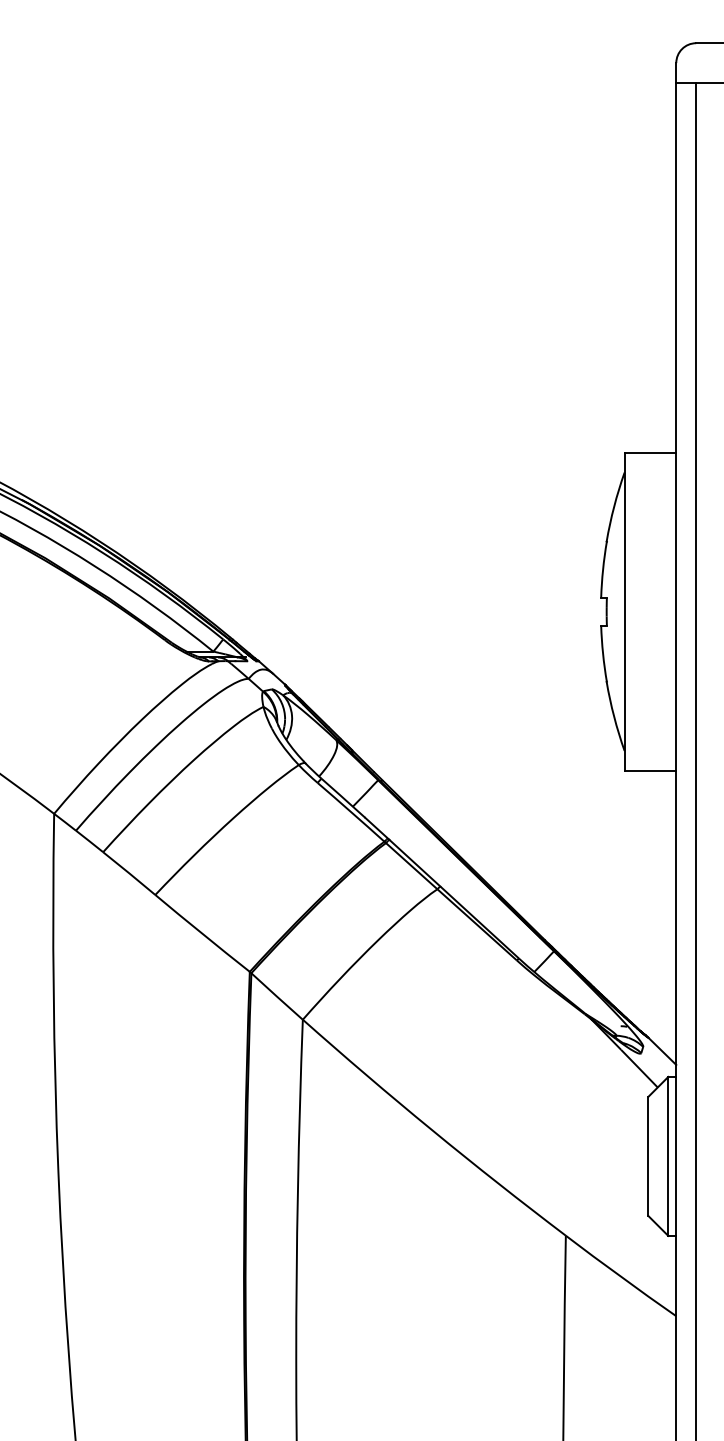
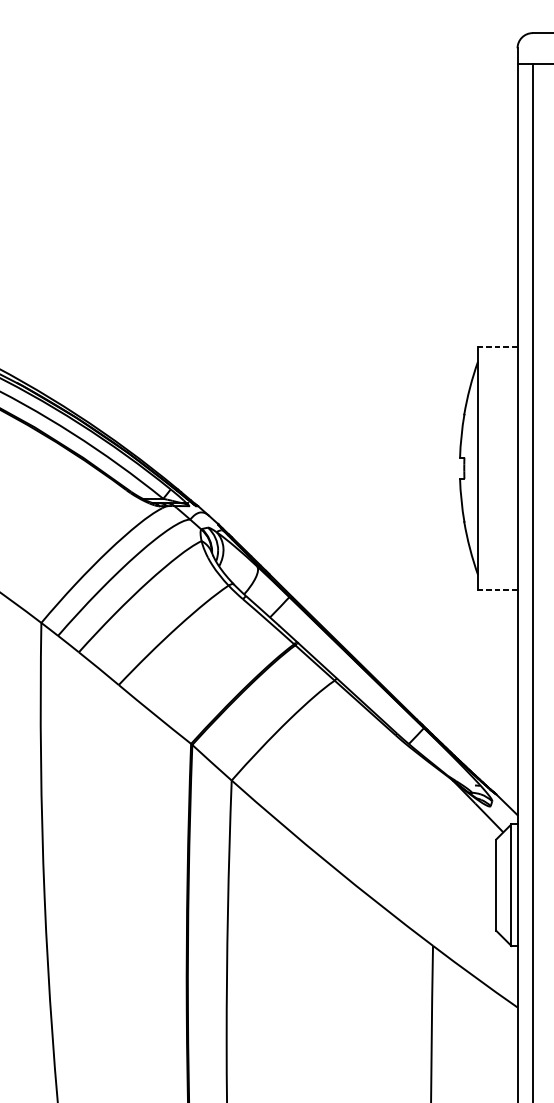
line: (650, 452) -> (497, 346), solid -> dashed
line: (650, 770) -> (497, 589), solid -> dashed

